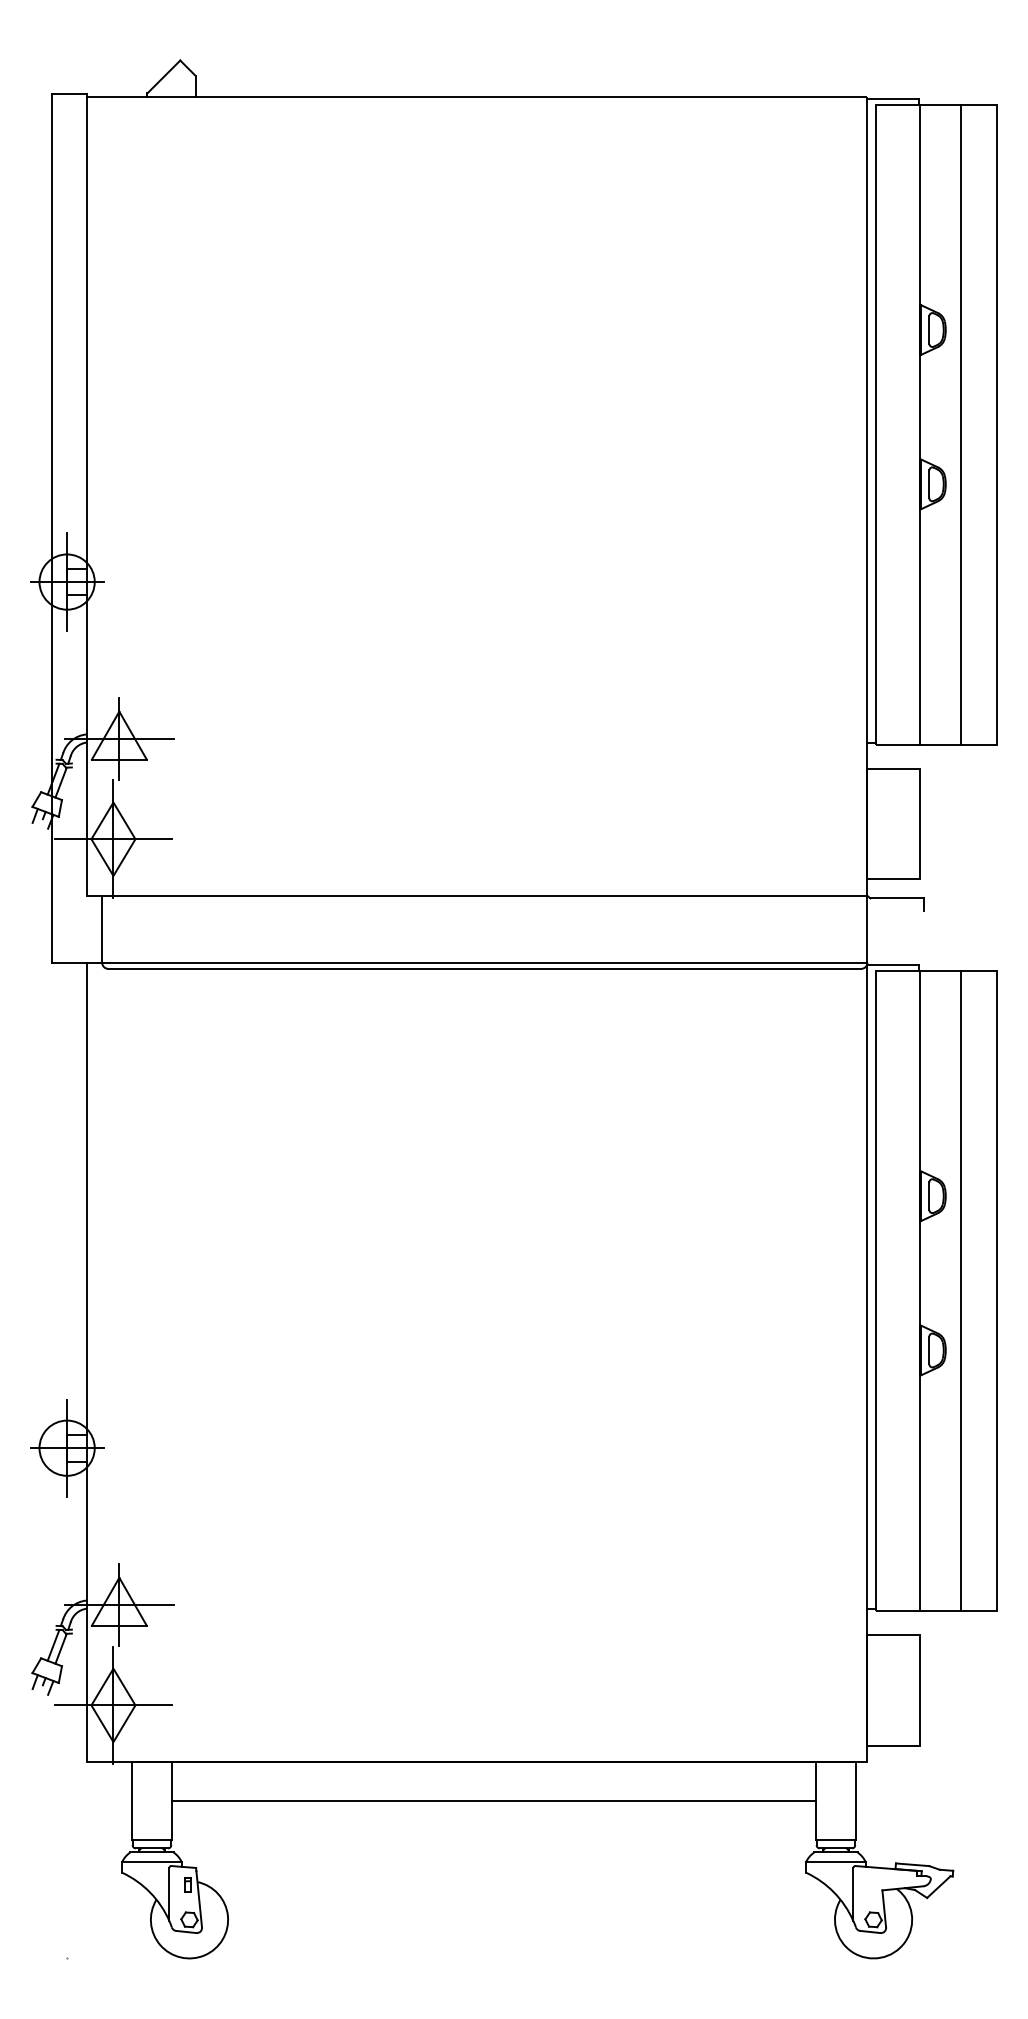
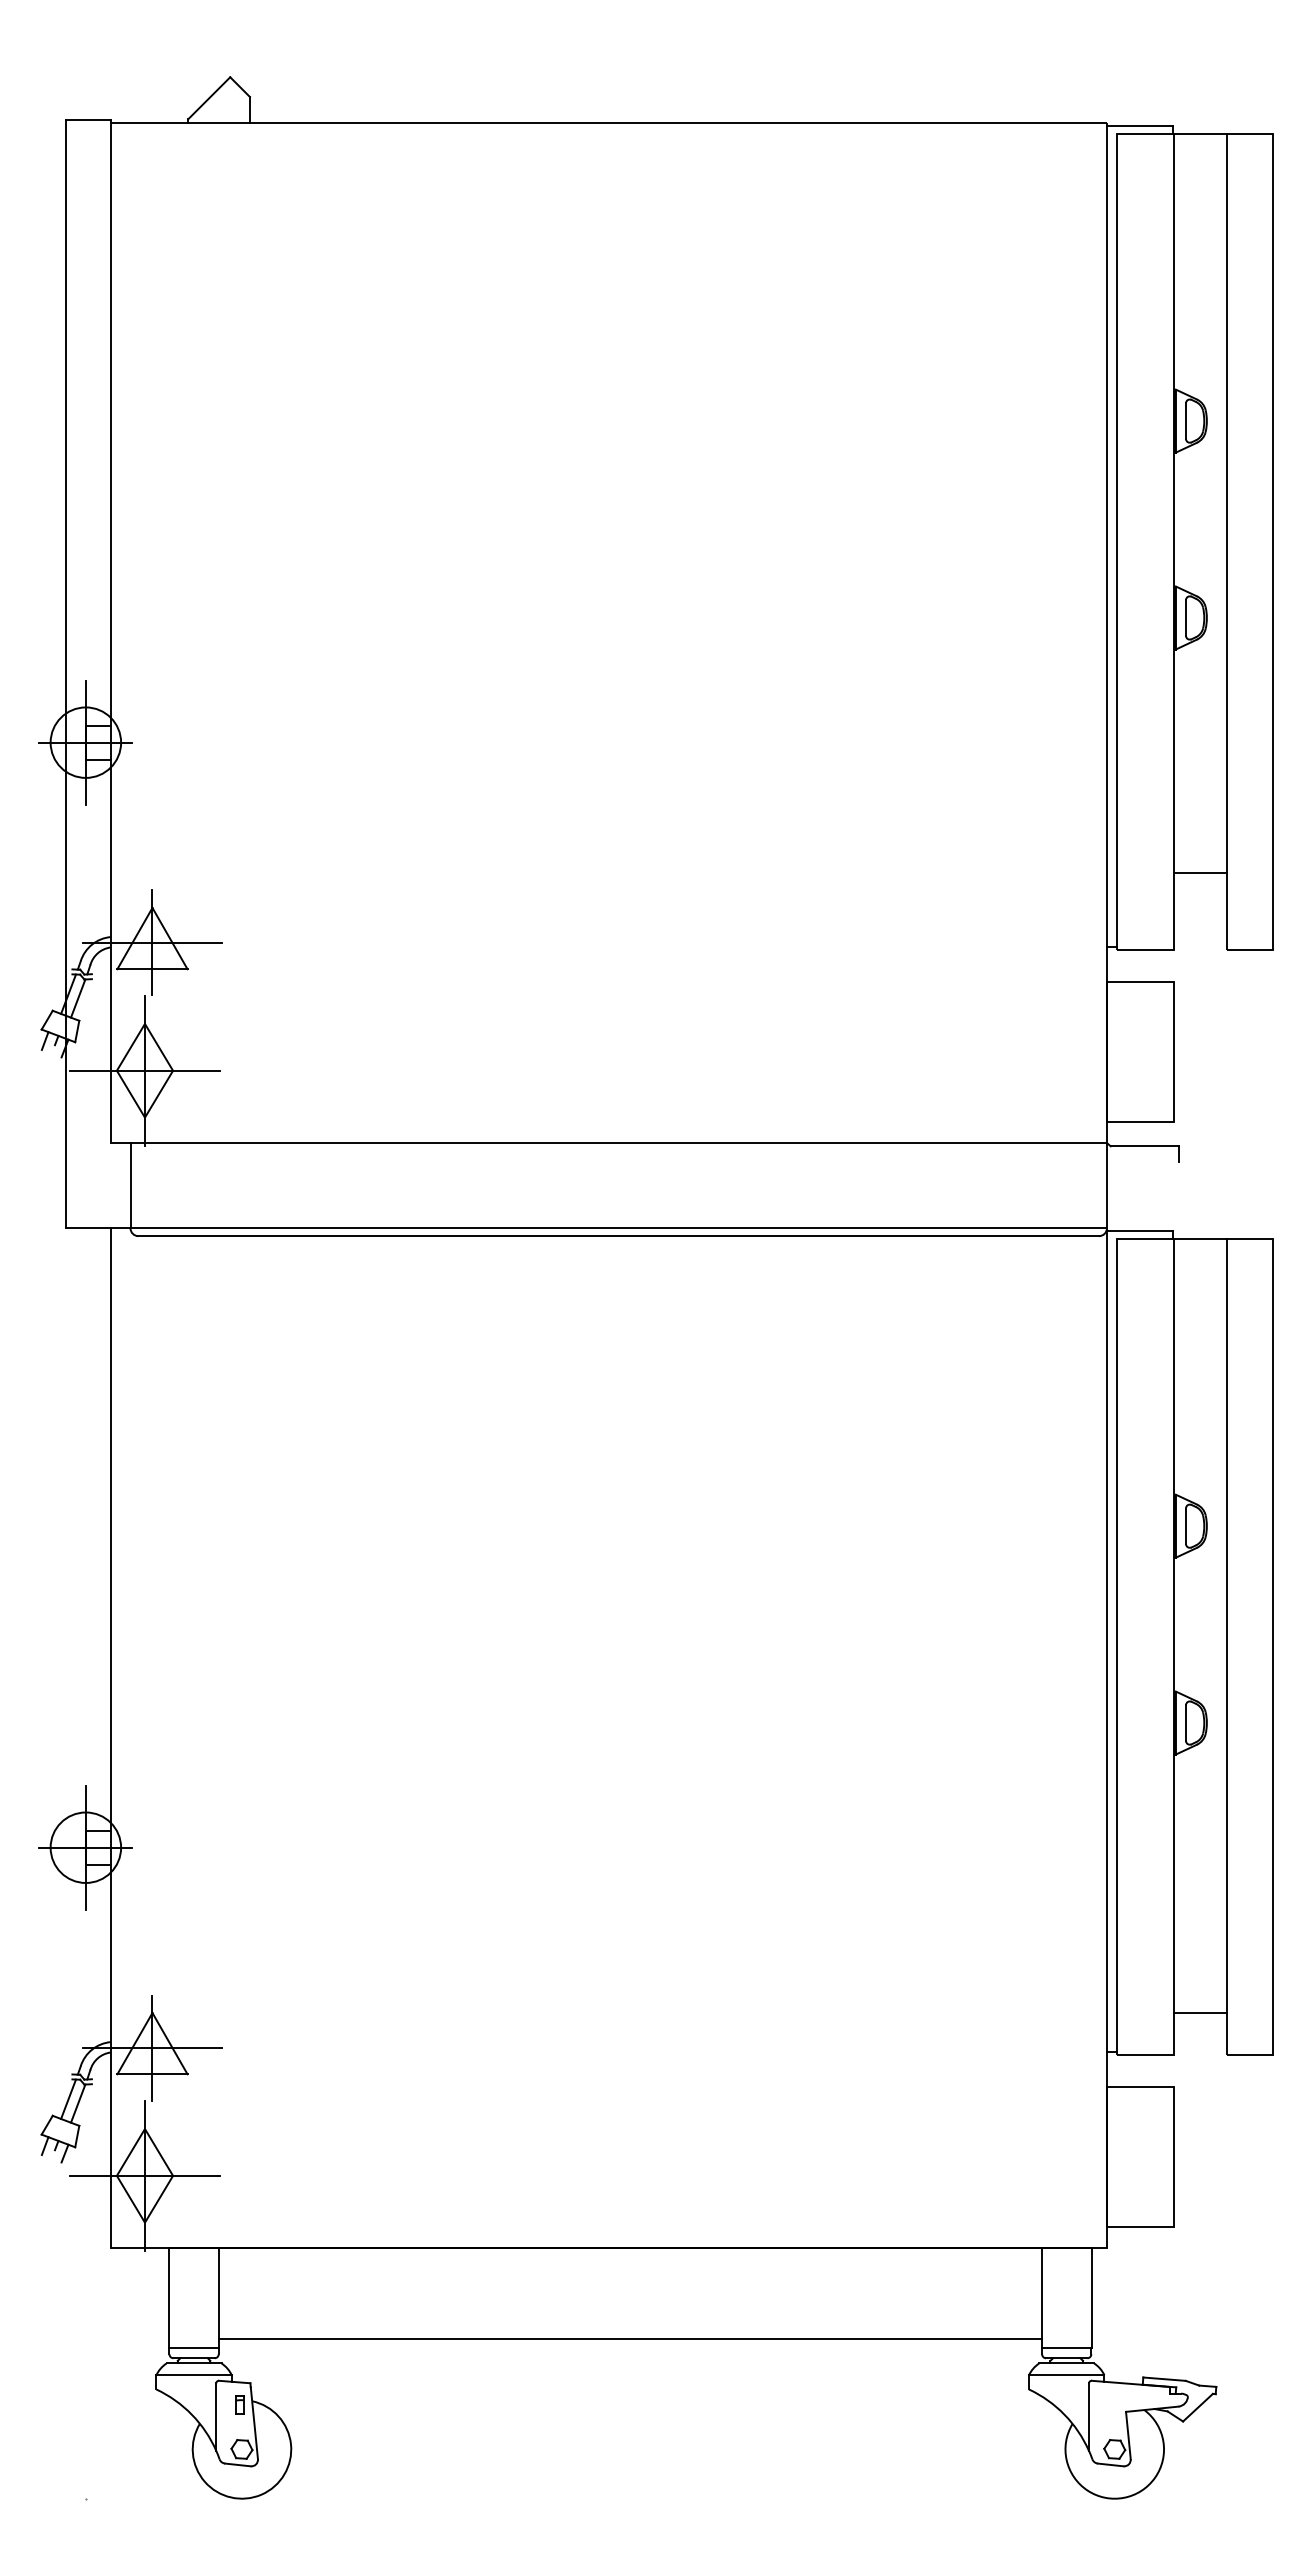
line: (939, 744) -> (1199, 873), moved
line: (939, 1611) -> (1199, 2013), moved
line: (494, 1801) -> (630, 2339), moved

